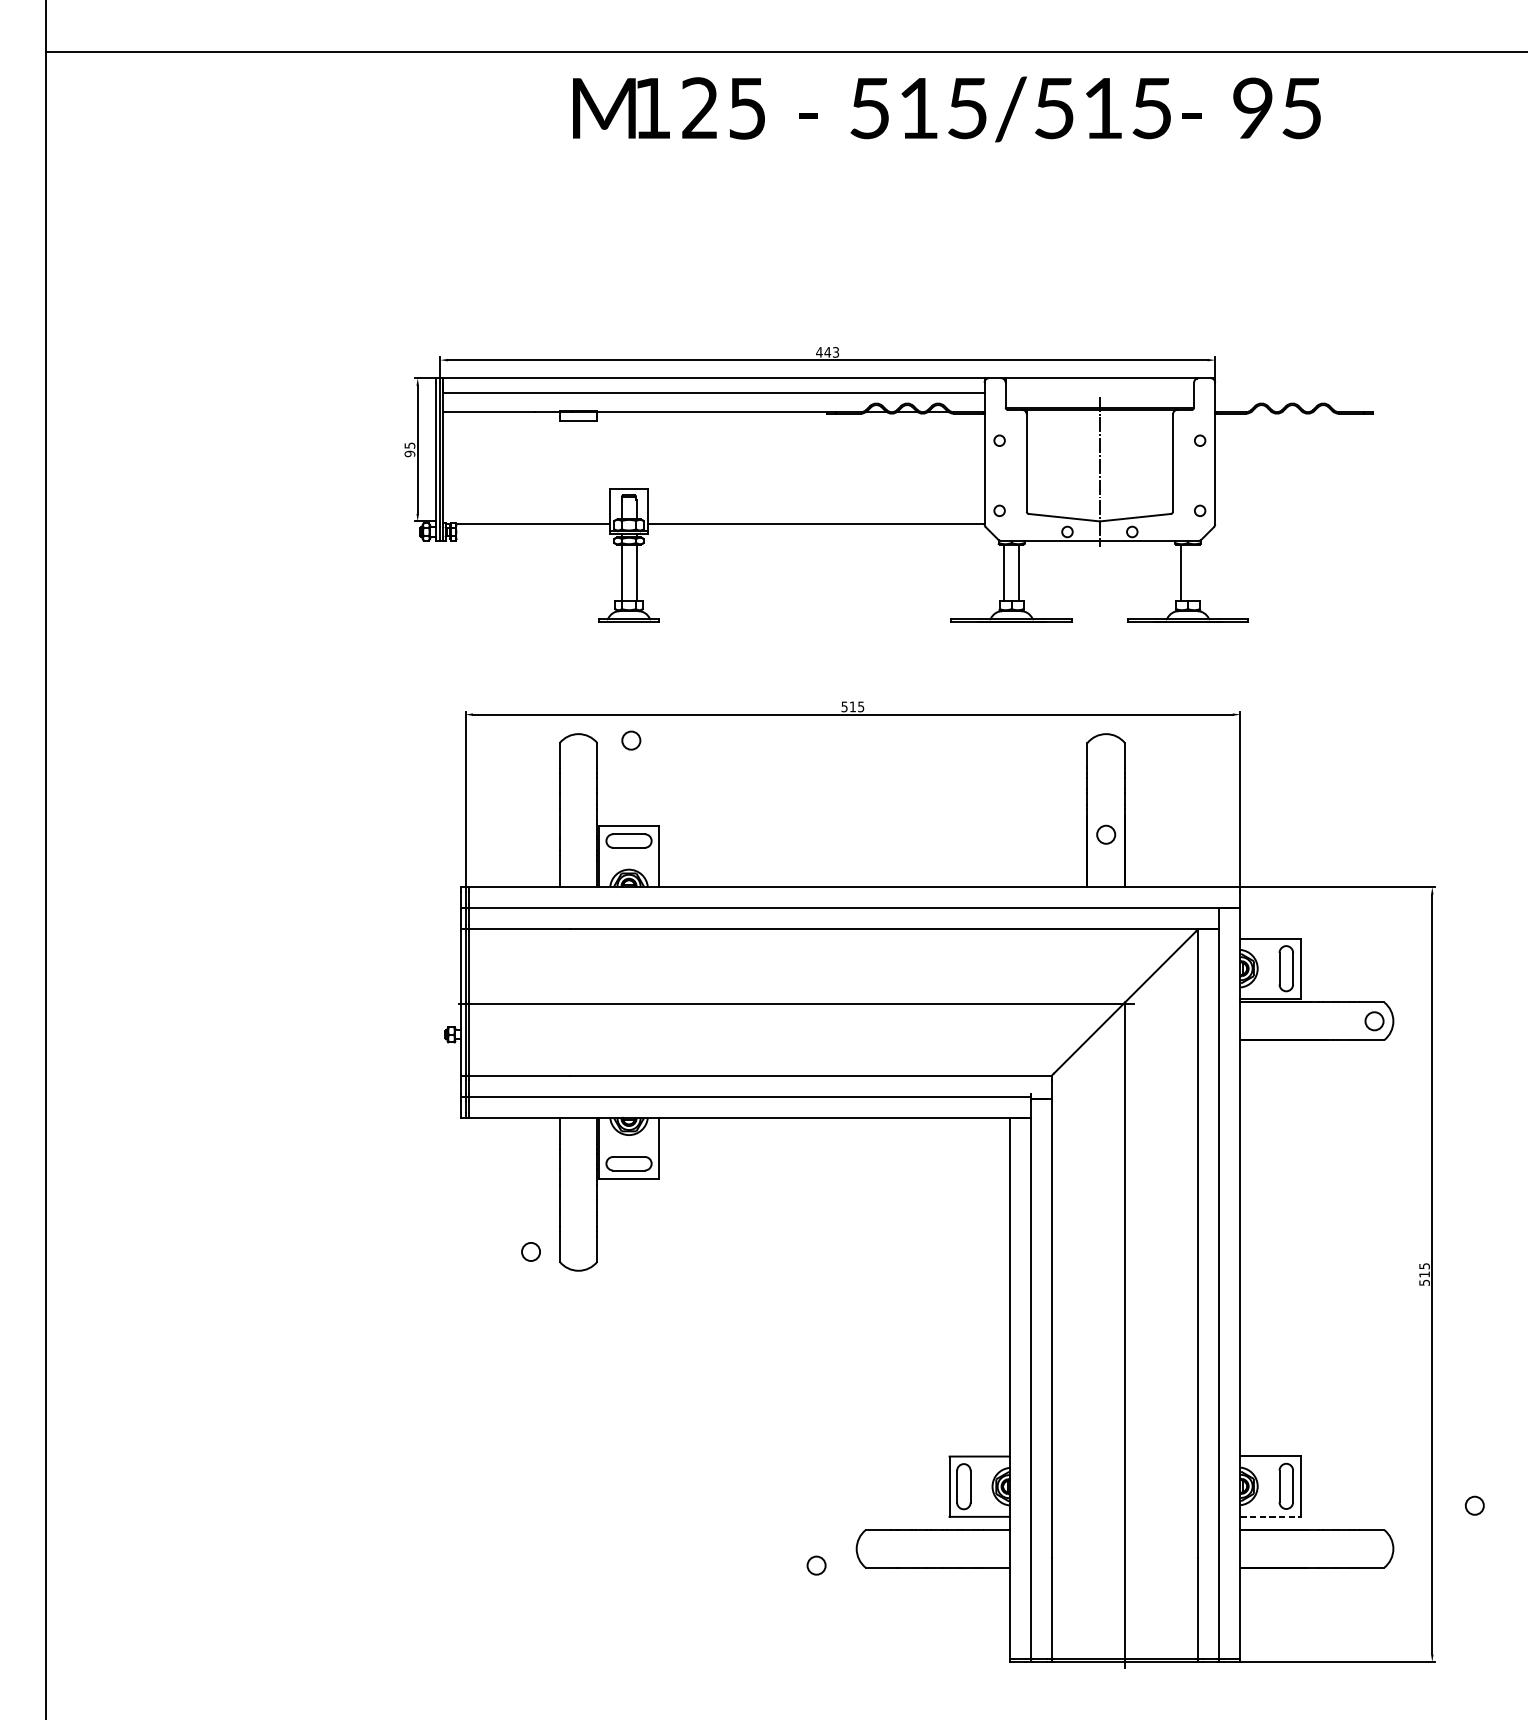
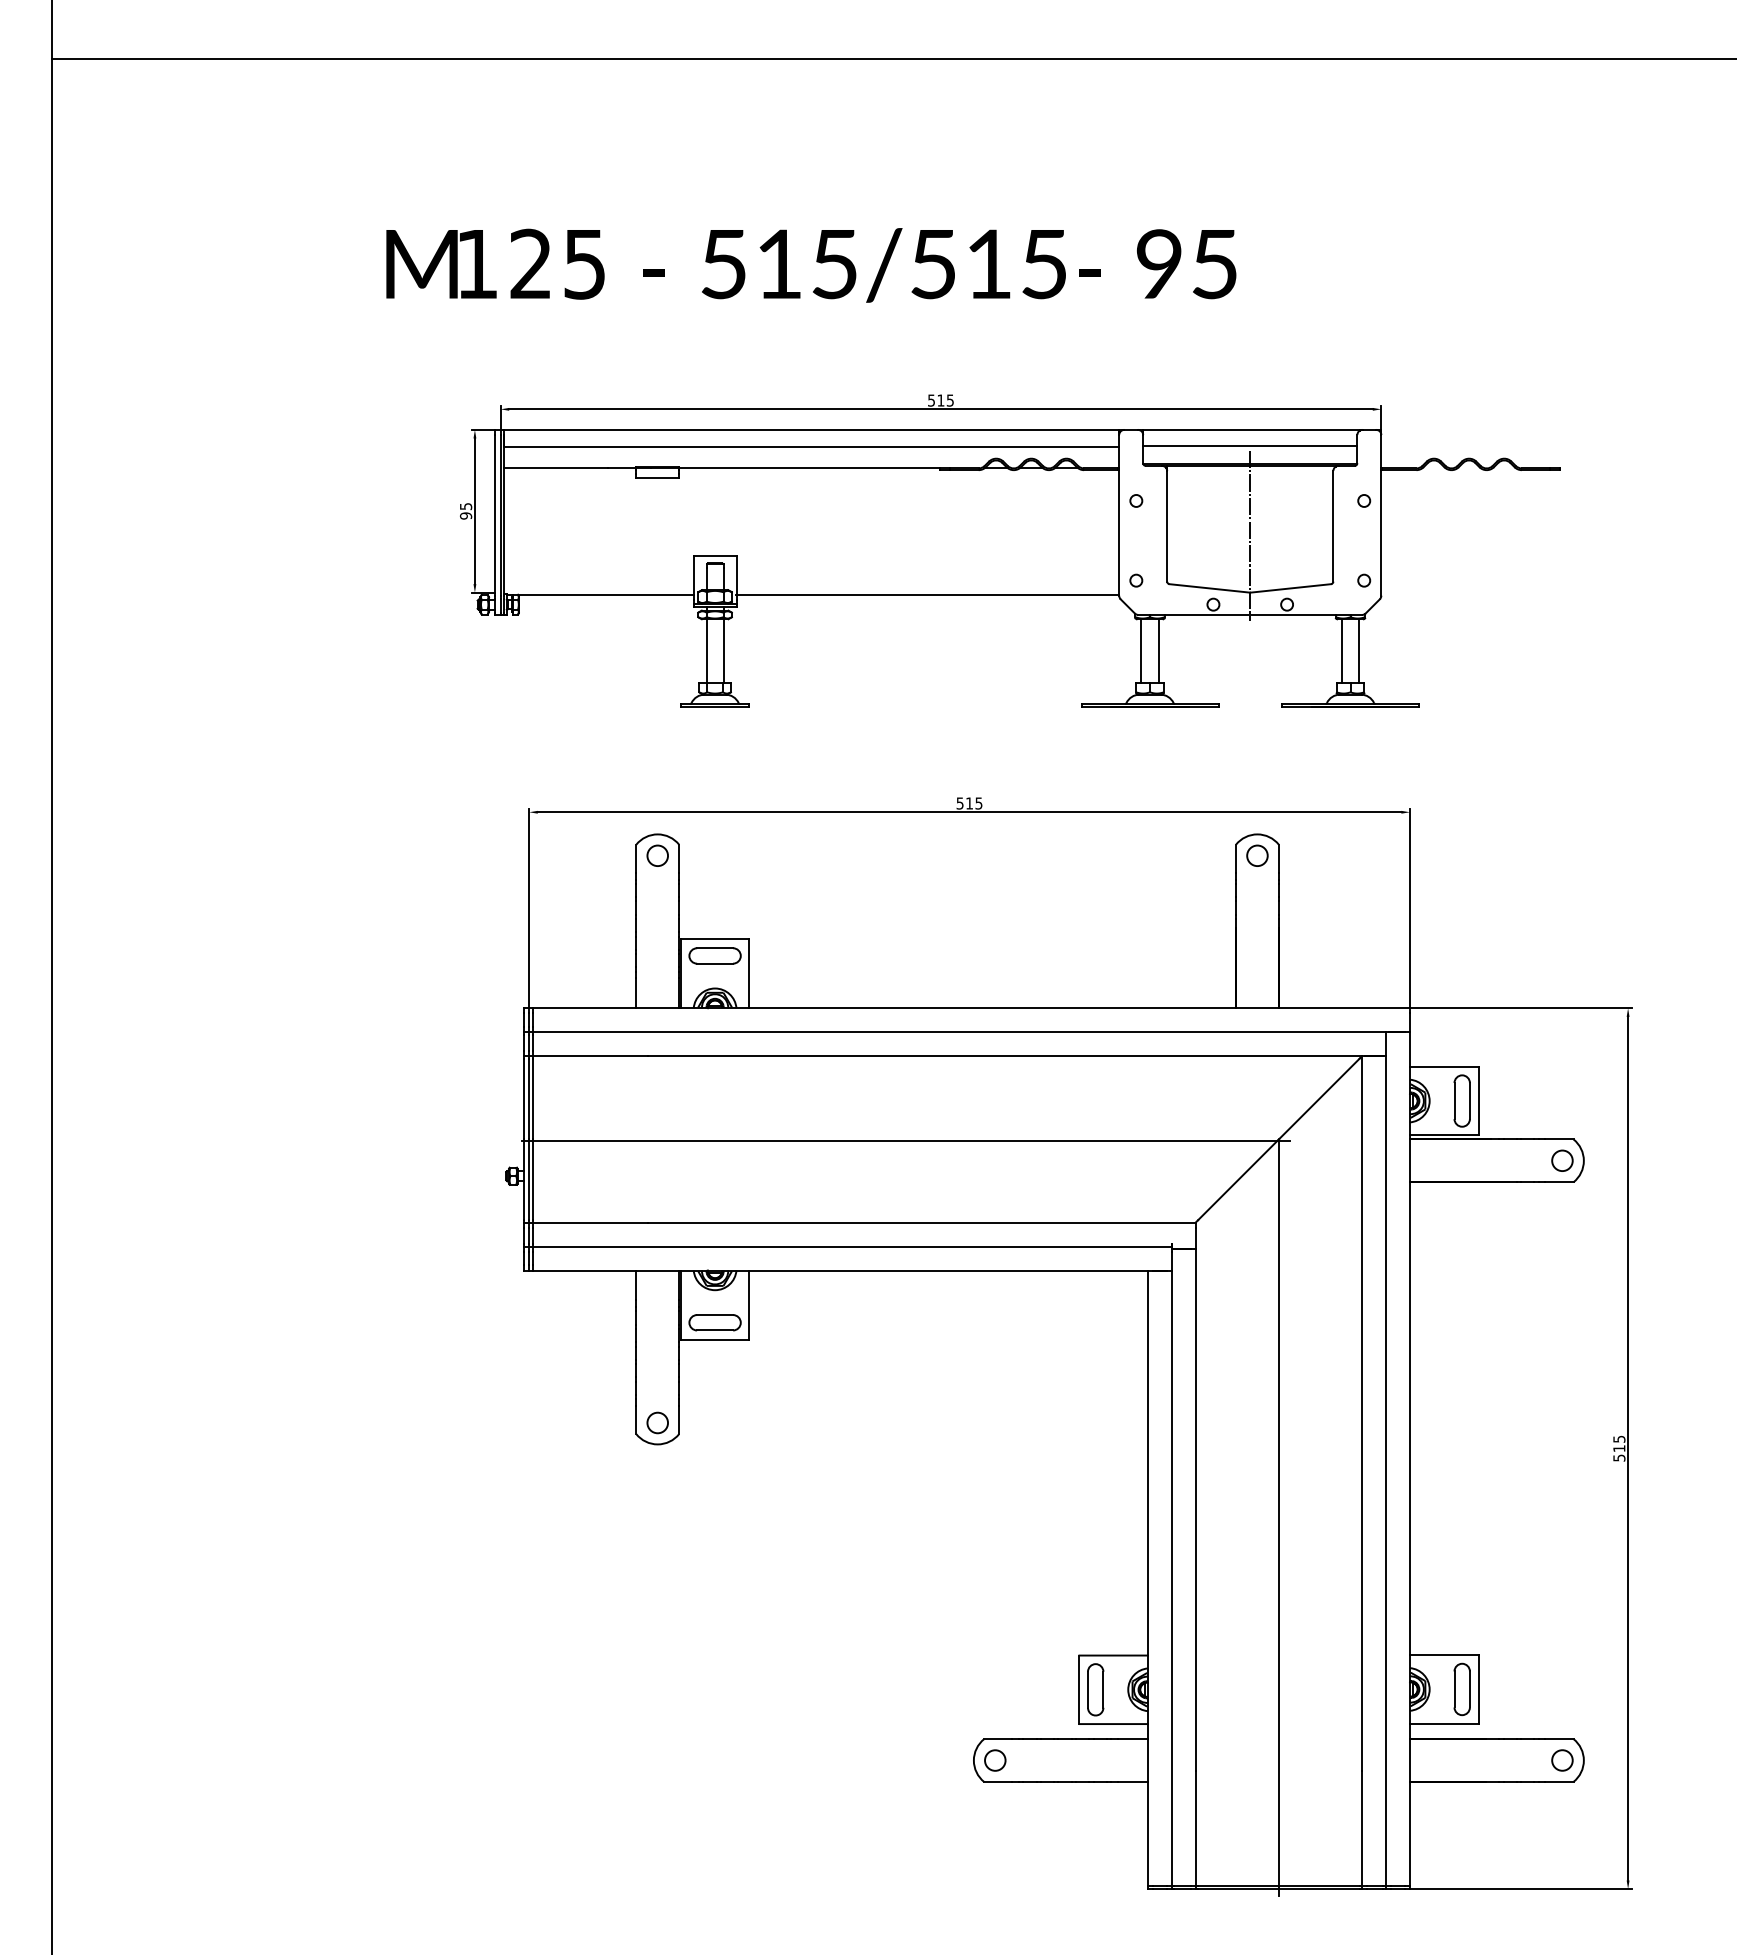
text: (946, 109) -> (811, 265), moved
text: (827, 352) -> (940, 400), 443 -> 515
line: (1100, 391) -> (1250, 445), added
line: (1195, 572) -> (1359, 650), added
circle: (631, 740) -> (657, 855), moved
circle: (1106, 834) -> (1257, 855), moved
circle: (530, 1251) -> (657, 1422), moved
circle: (1474, 1505) -> (1562, 1760), moved
line: (1270, 1516) -> (1444, 1723), dashed -> solid
circle: (816, 1565) -> (995, 1760), moved

